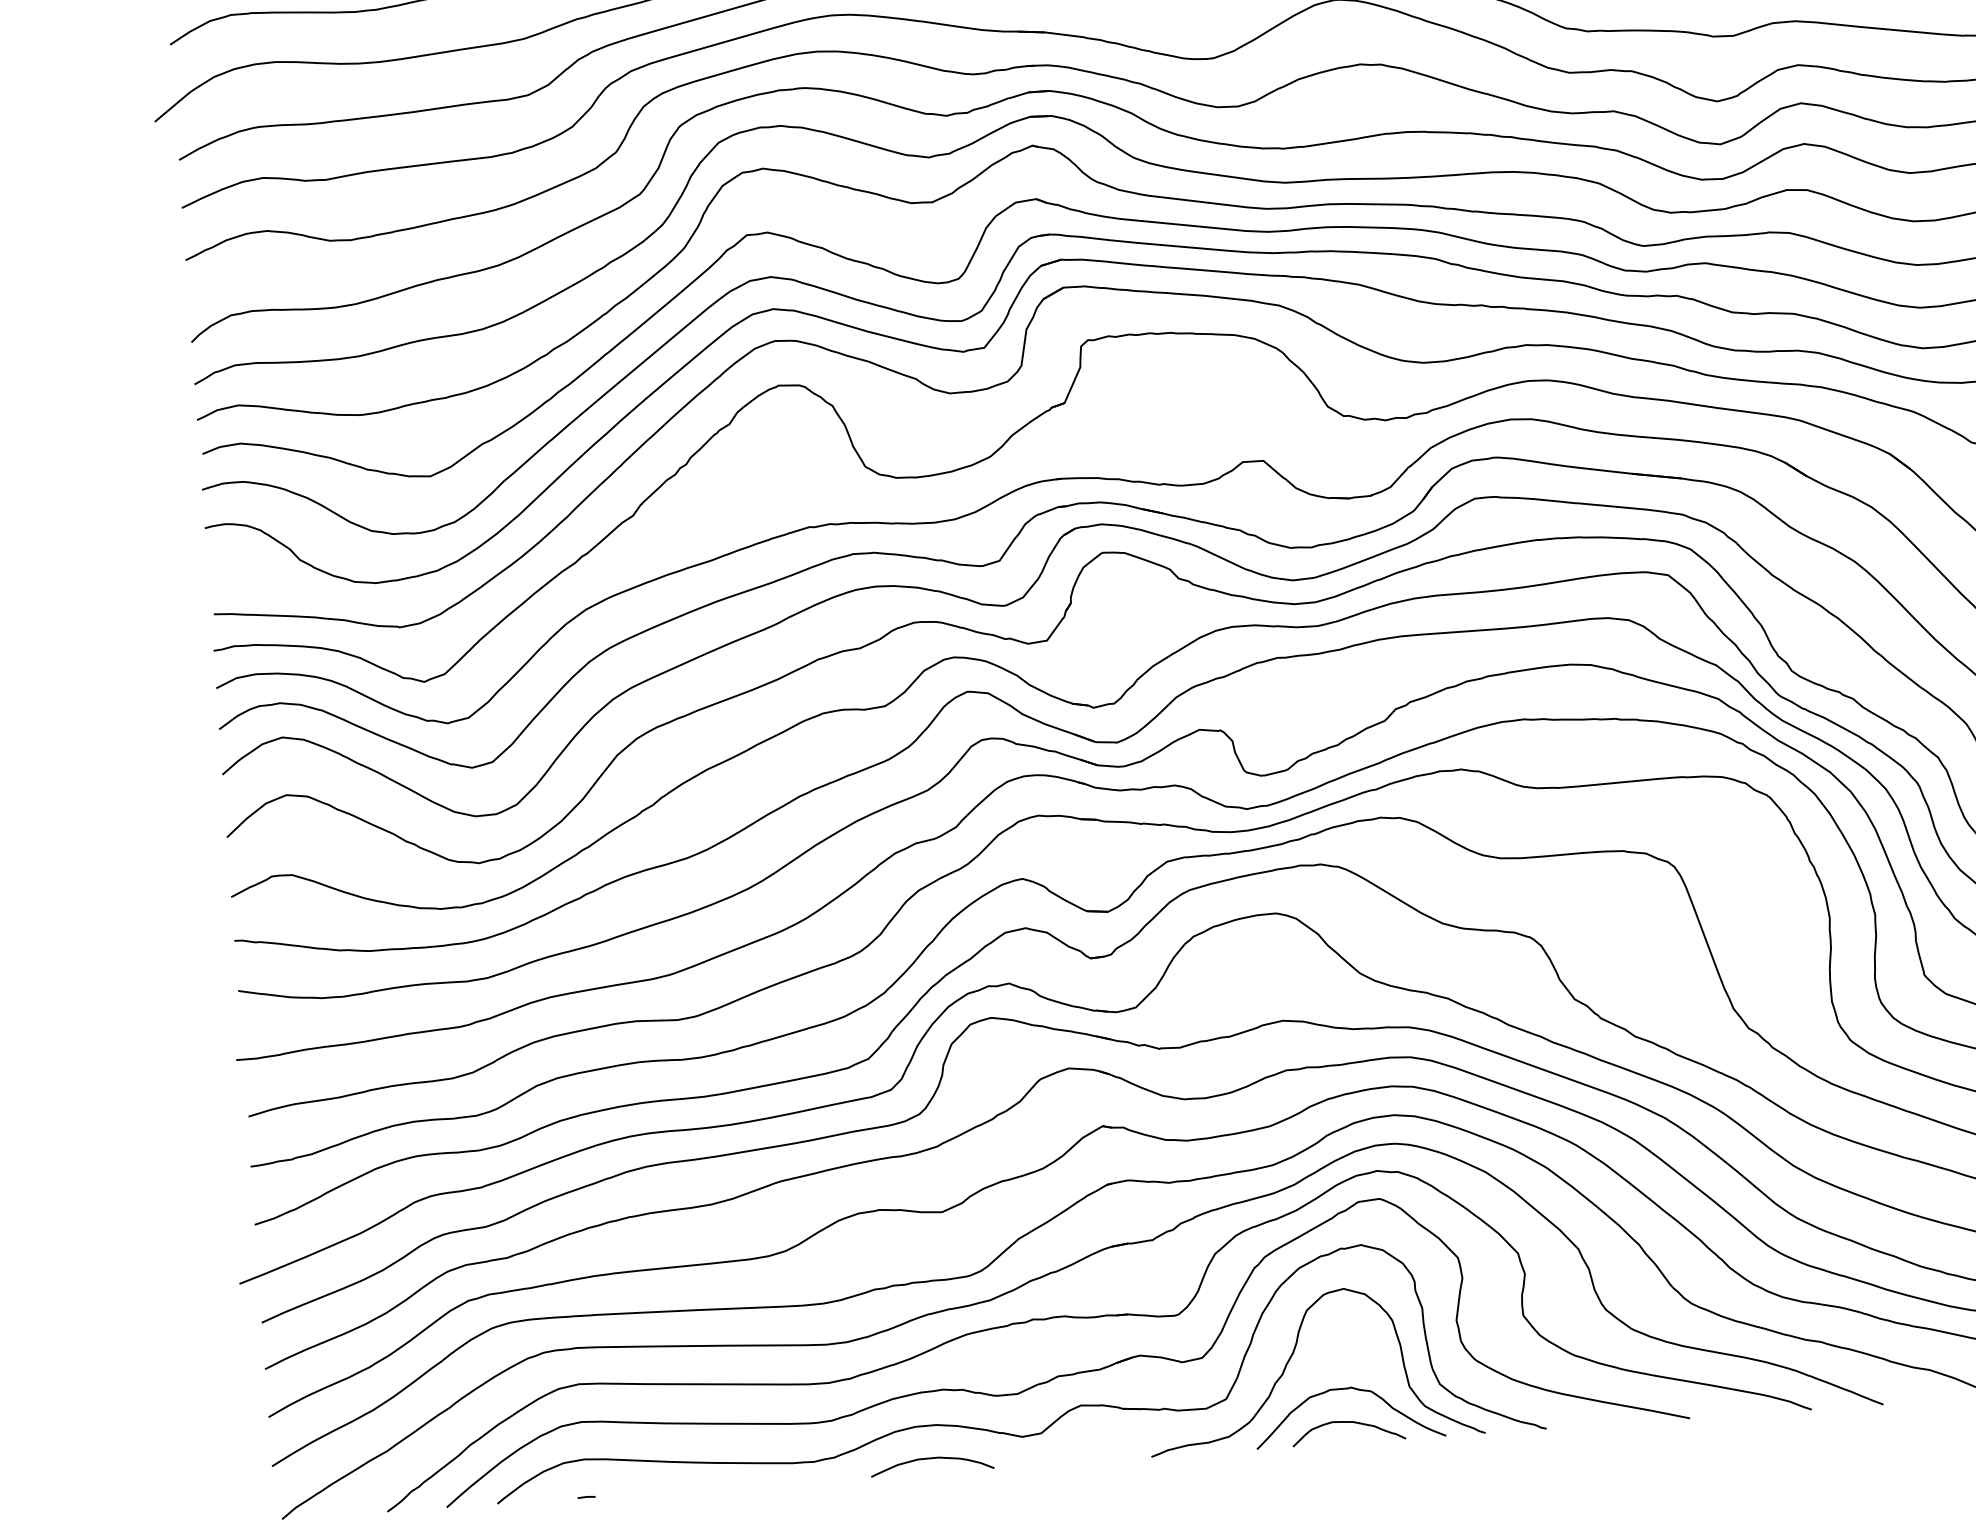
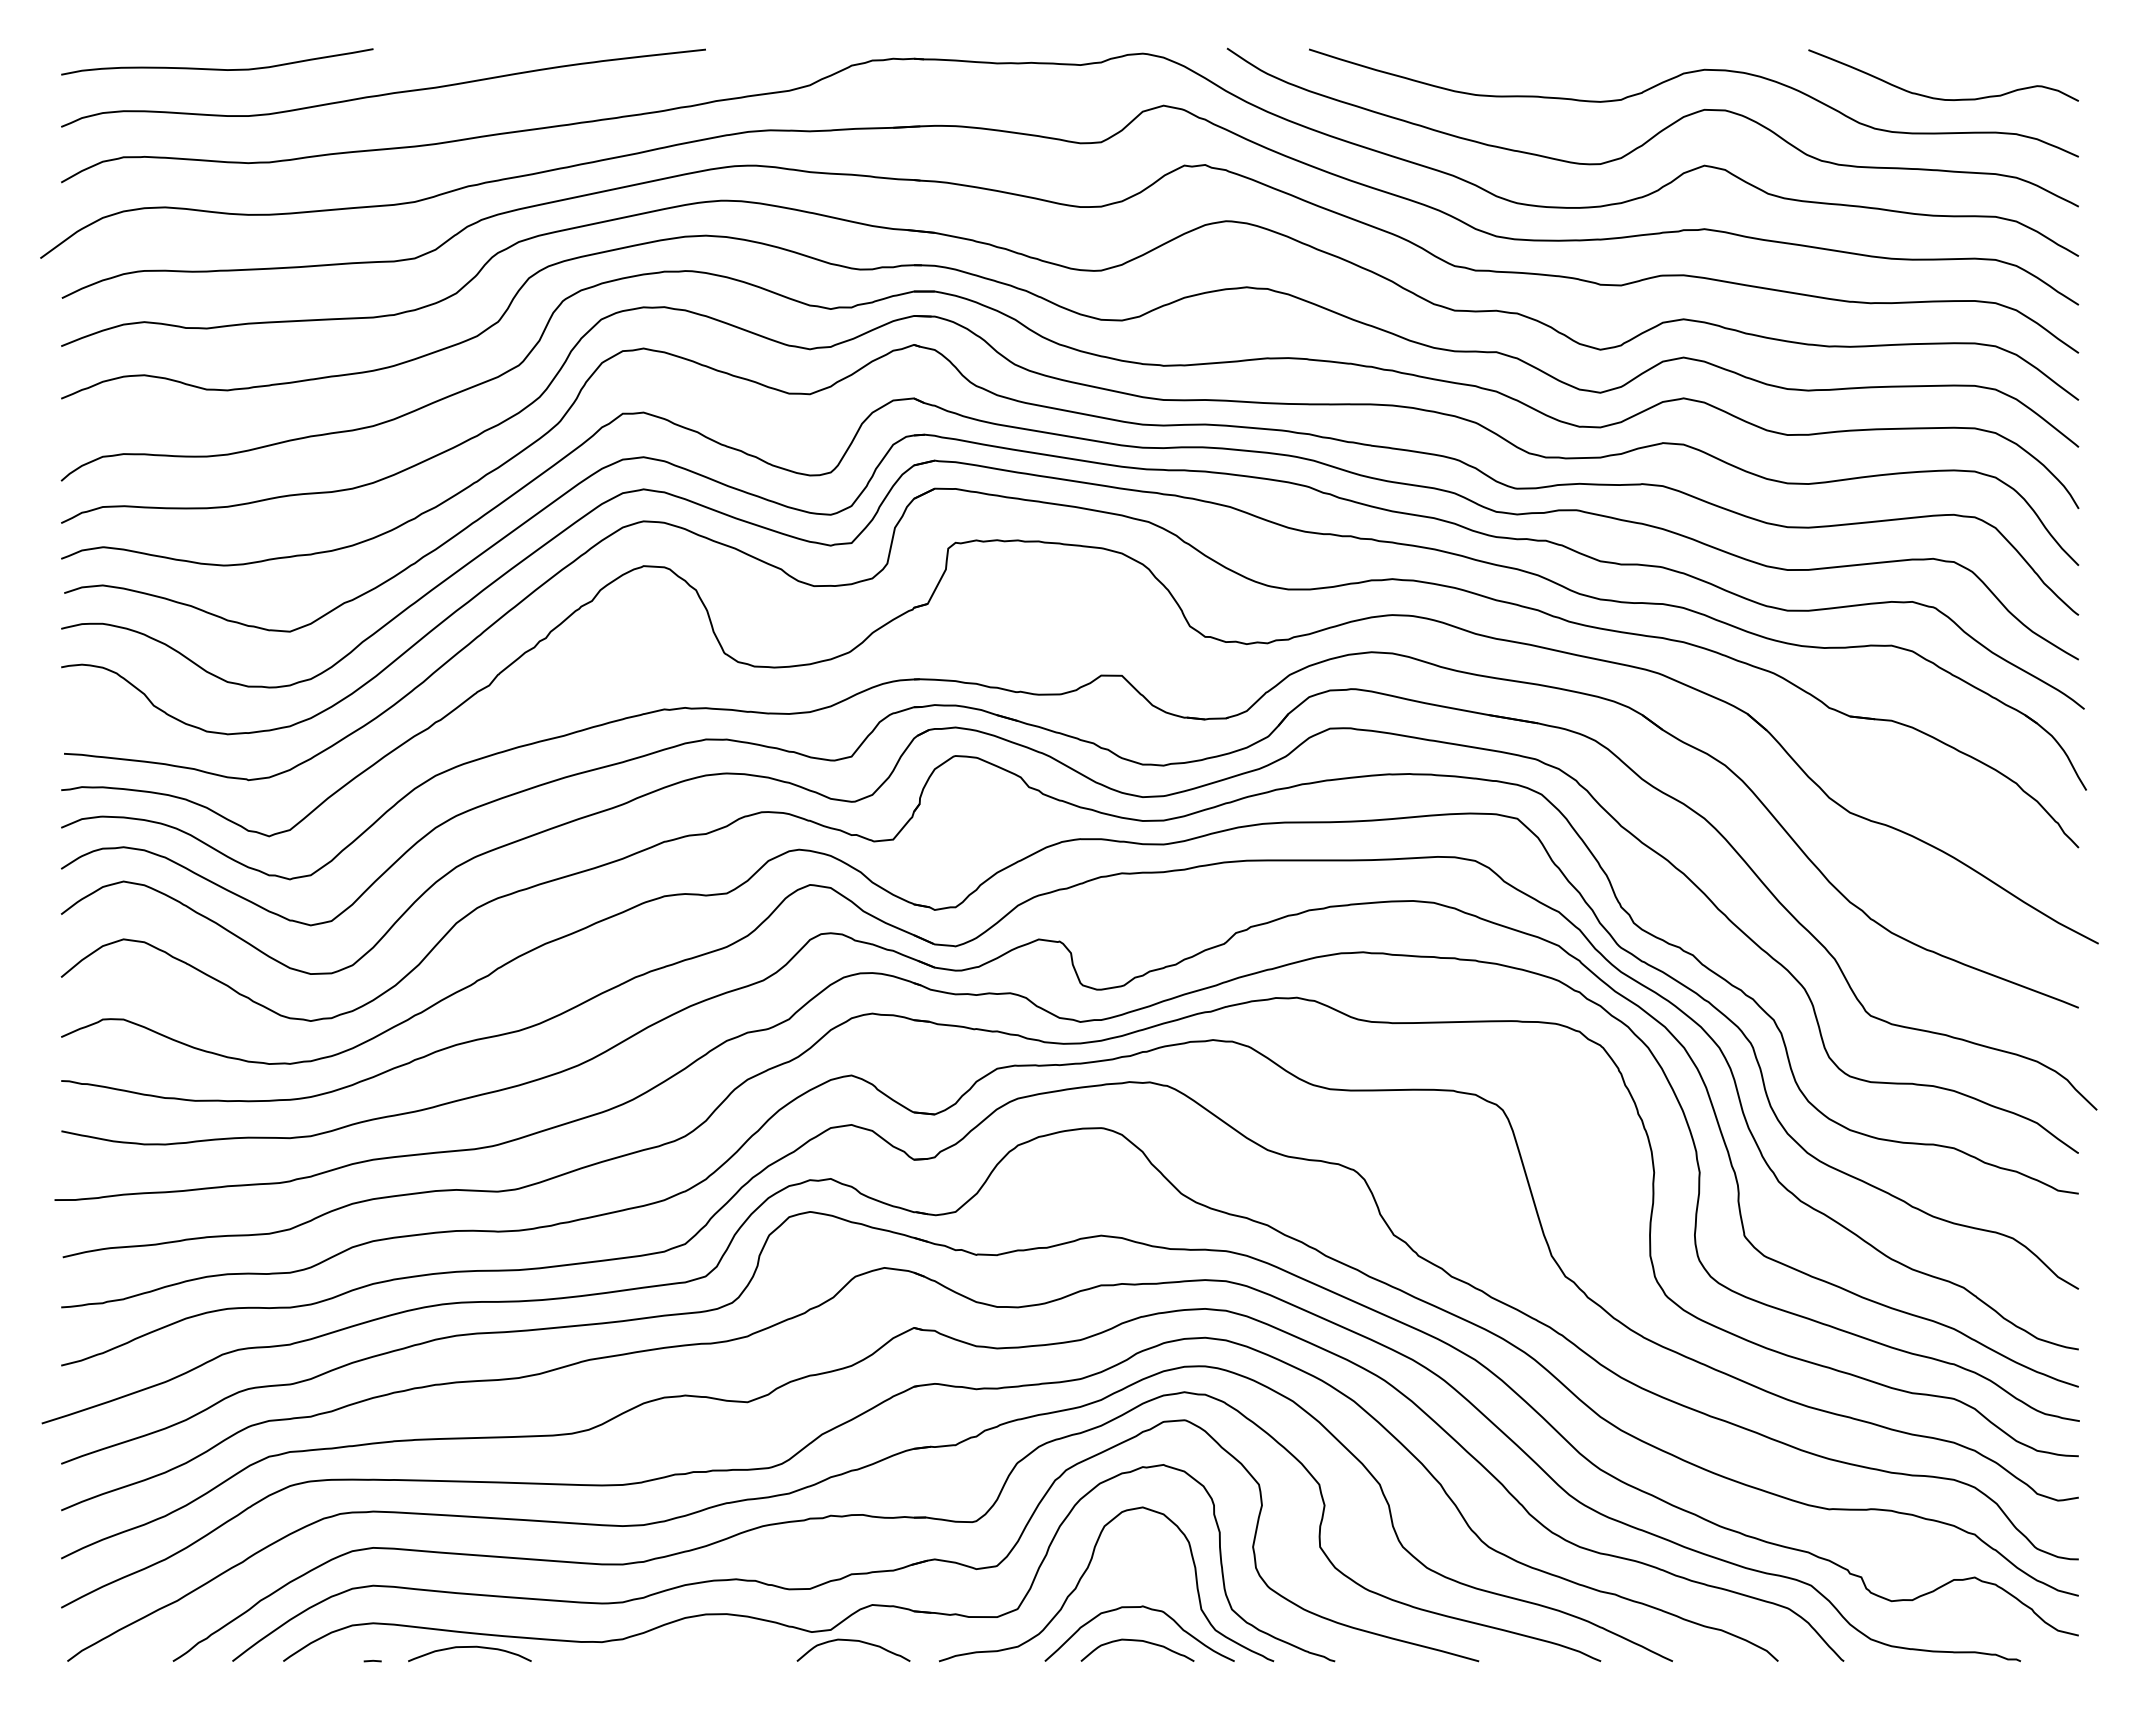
curve: (1064, 1443) -> (853, 1641), added
curve: (931, 1458) -> (469, 1647), moved

